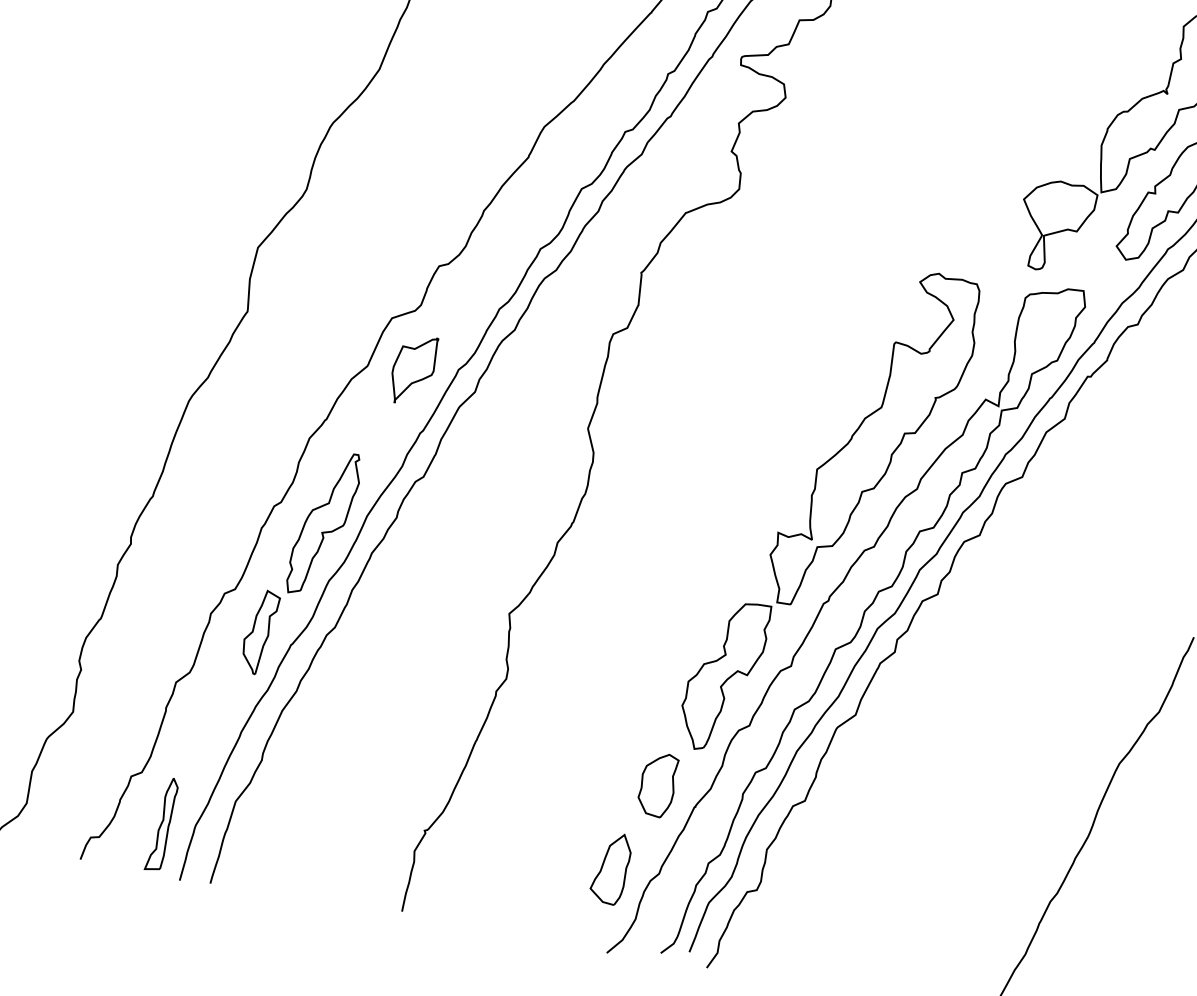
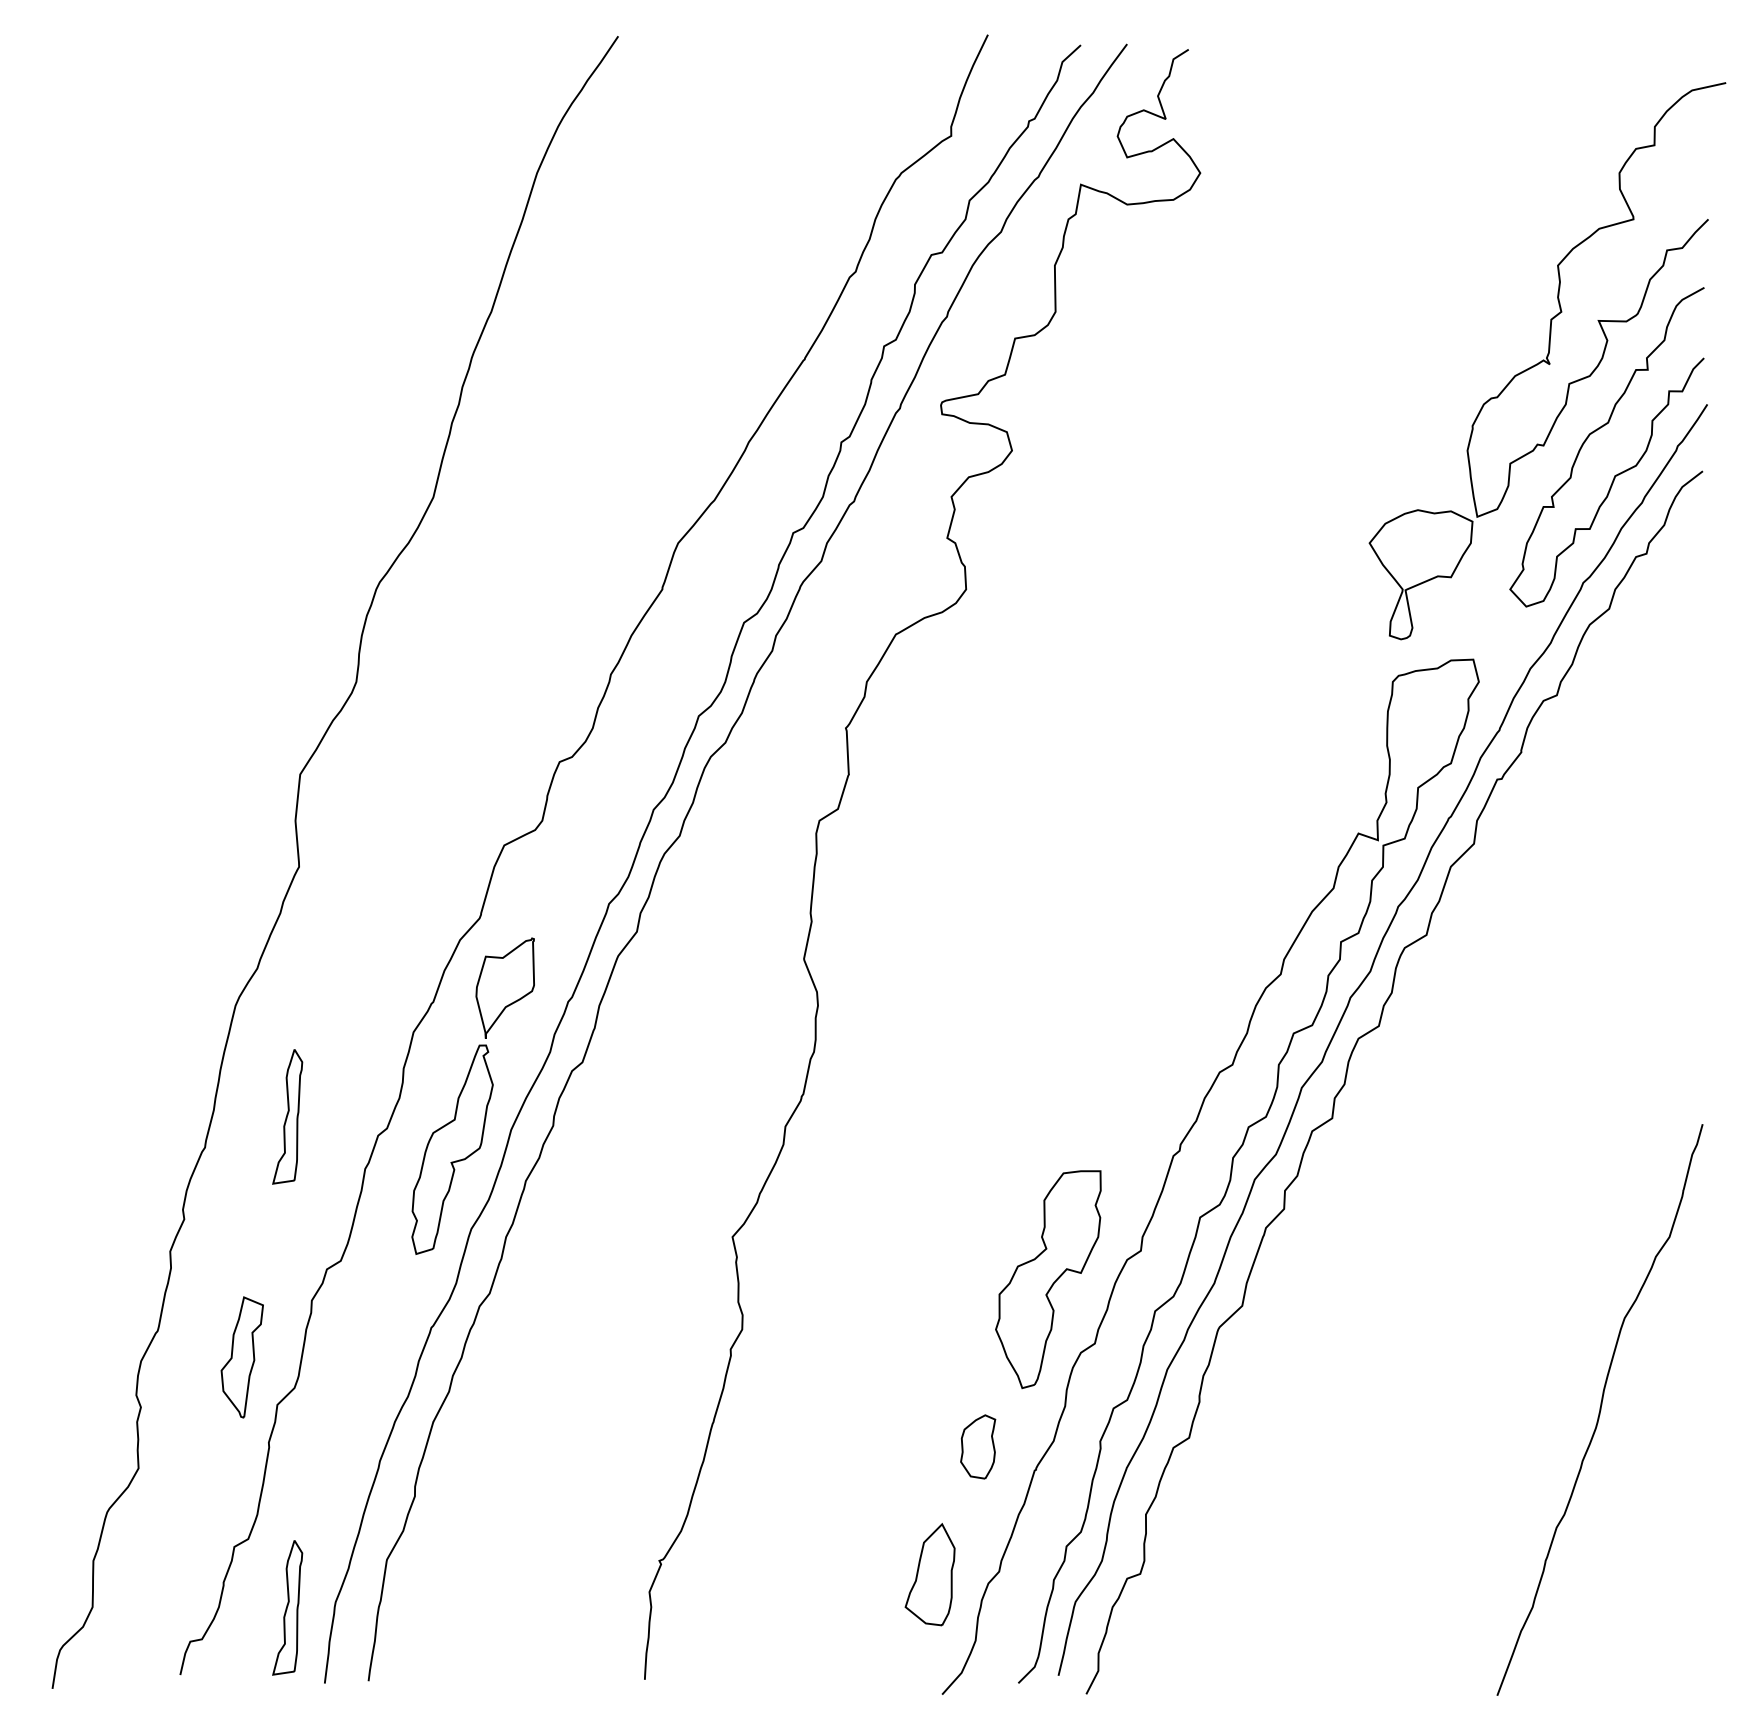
part: (412, 369) -> (504, 987), moved
part: (873, 440) -> (1209, 914), removed
part: (213, 483) -> (287, 1116), added
part: (259, 632) -> (241, 1357), moved
part: (657, 784) -> (977, 1446), size x0.7

